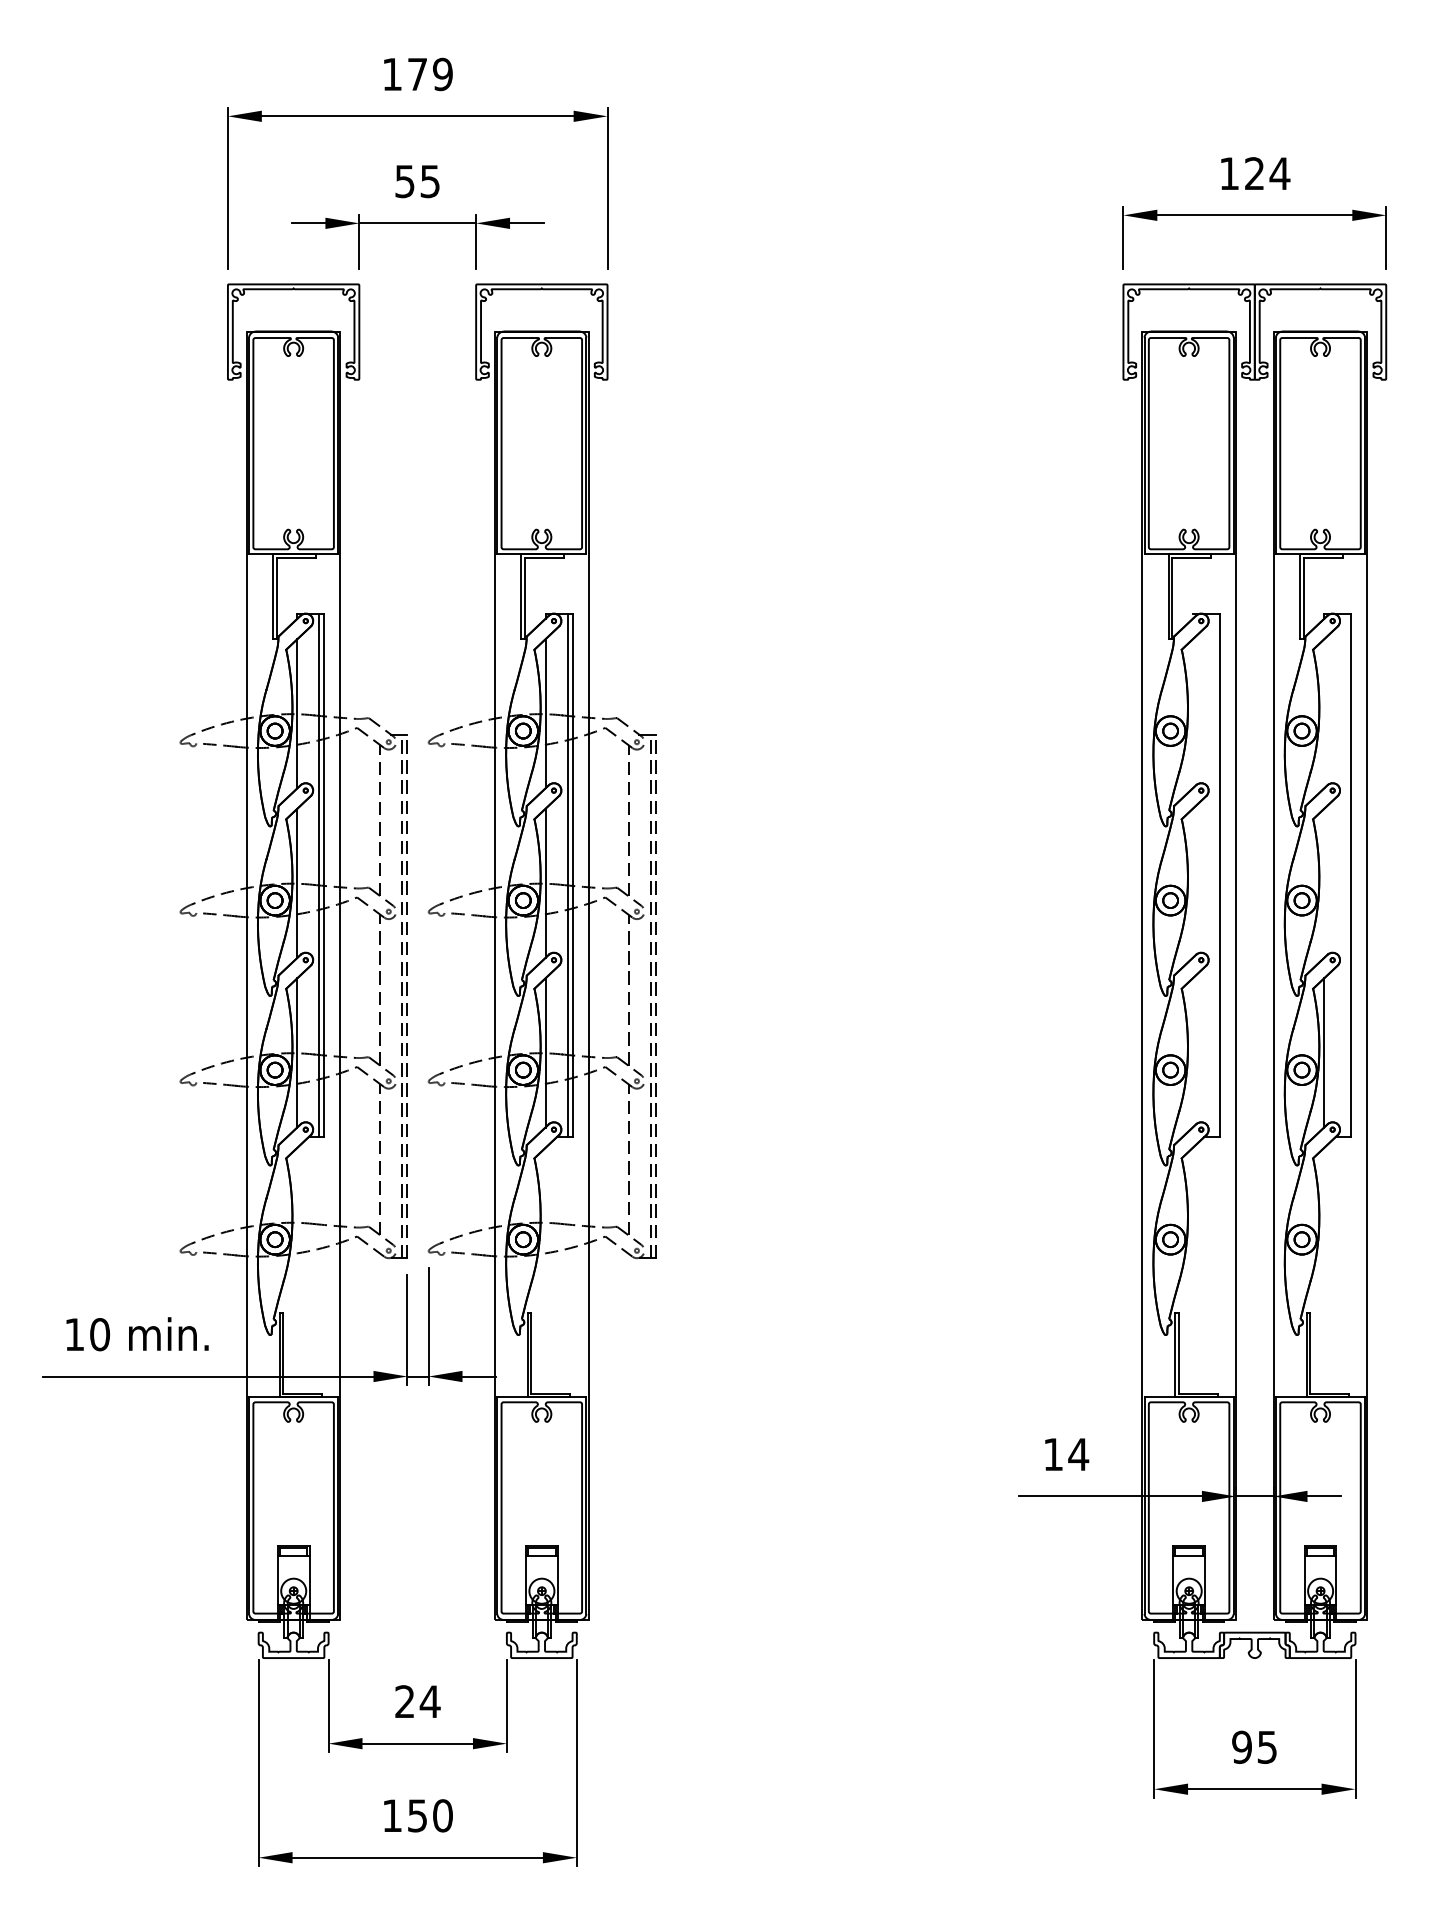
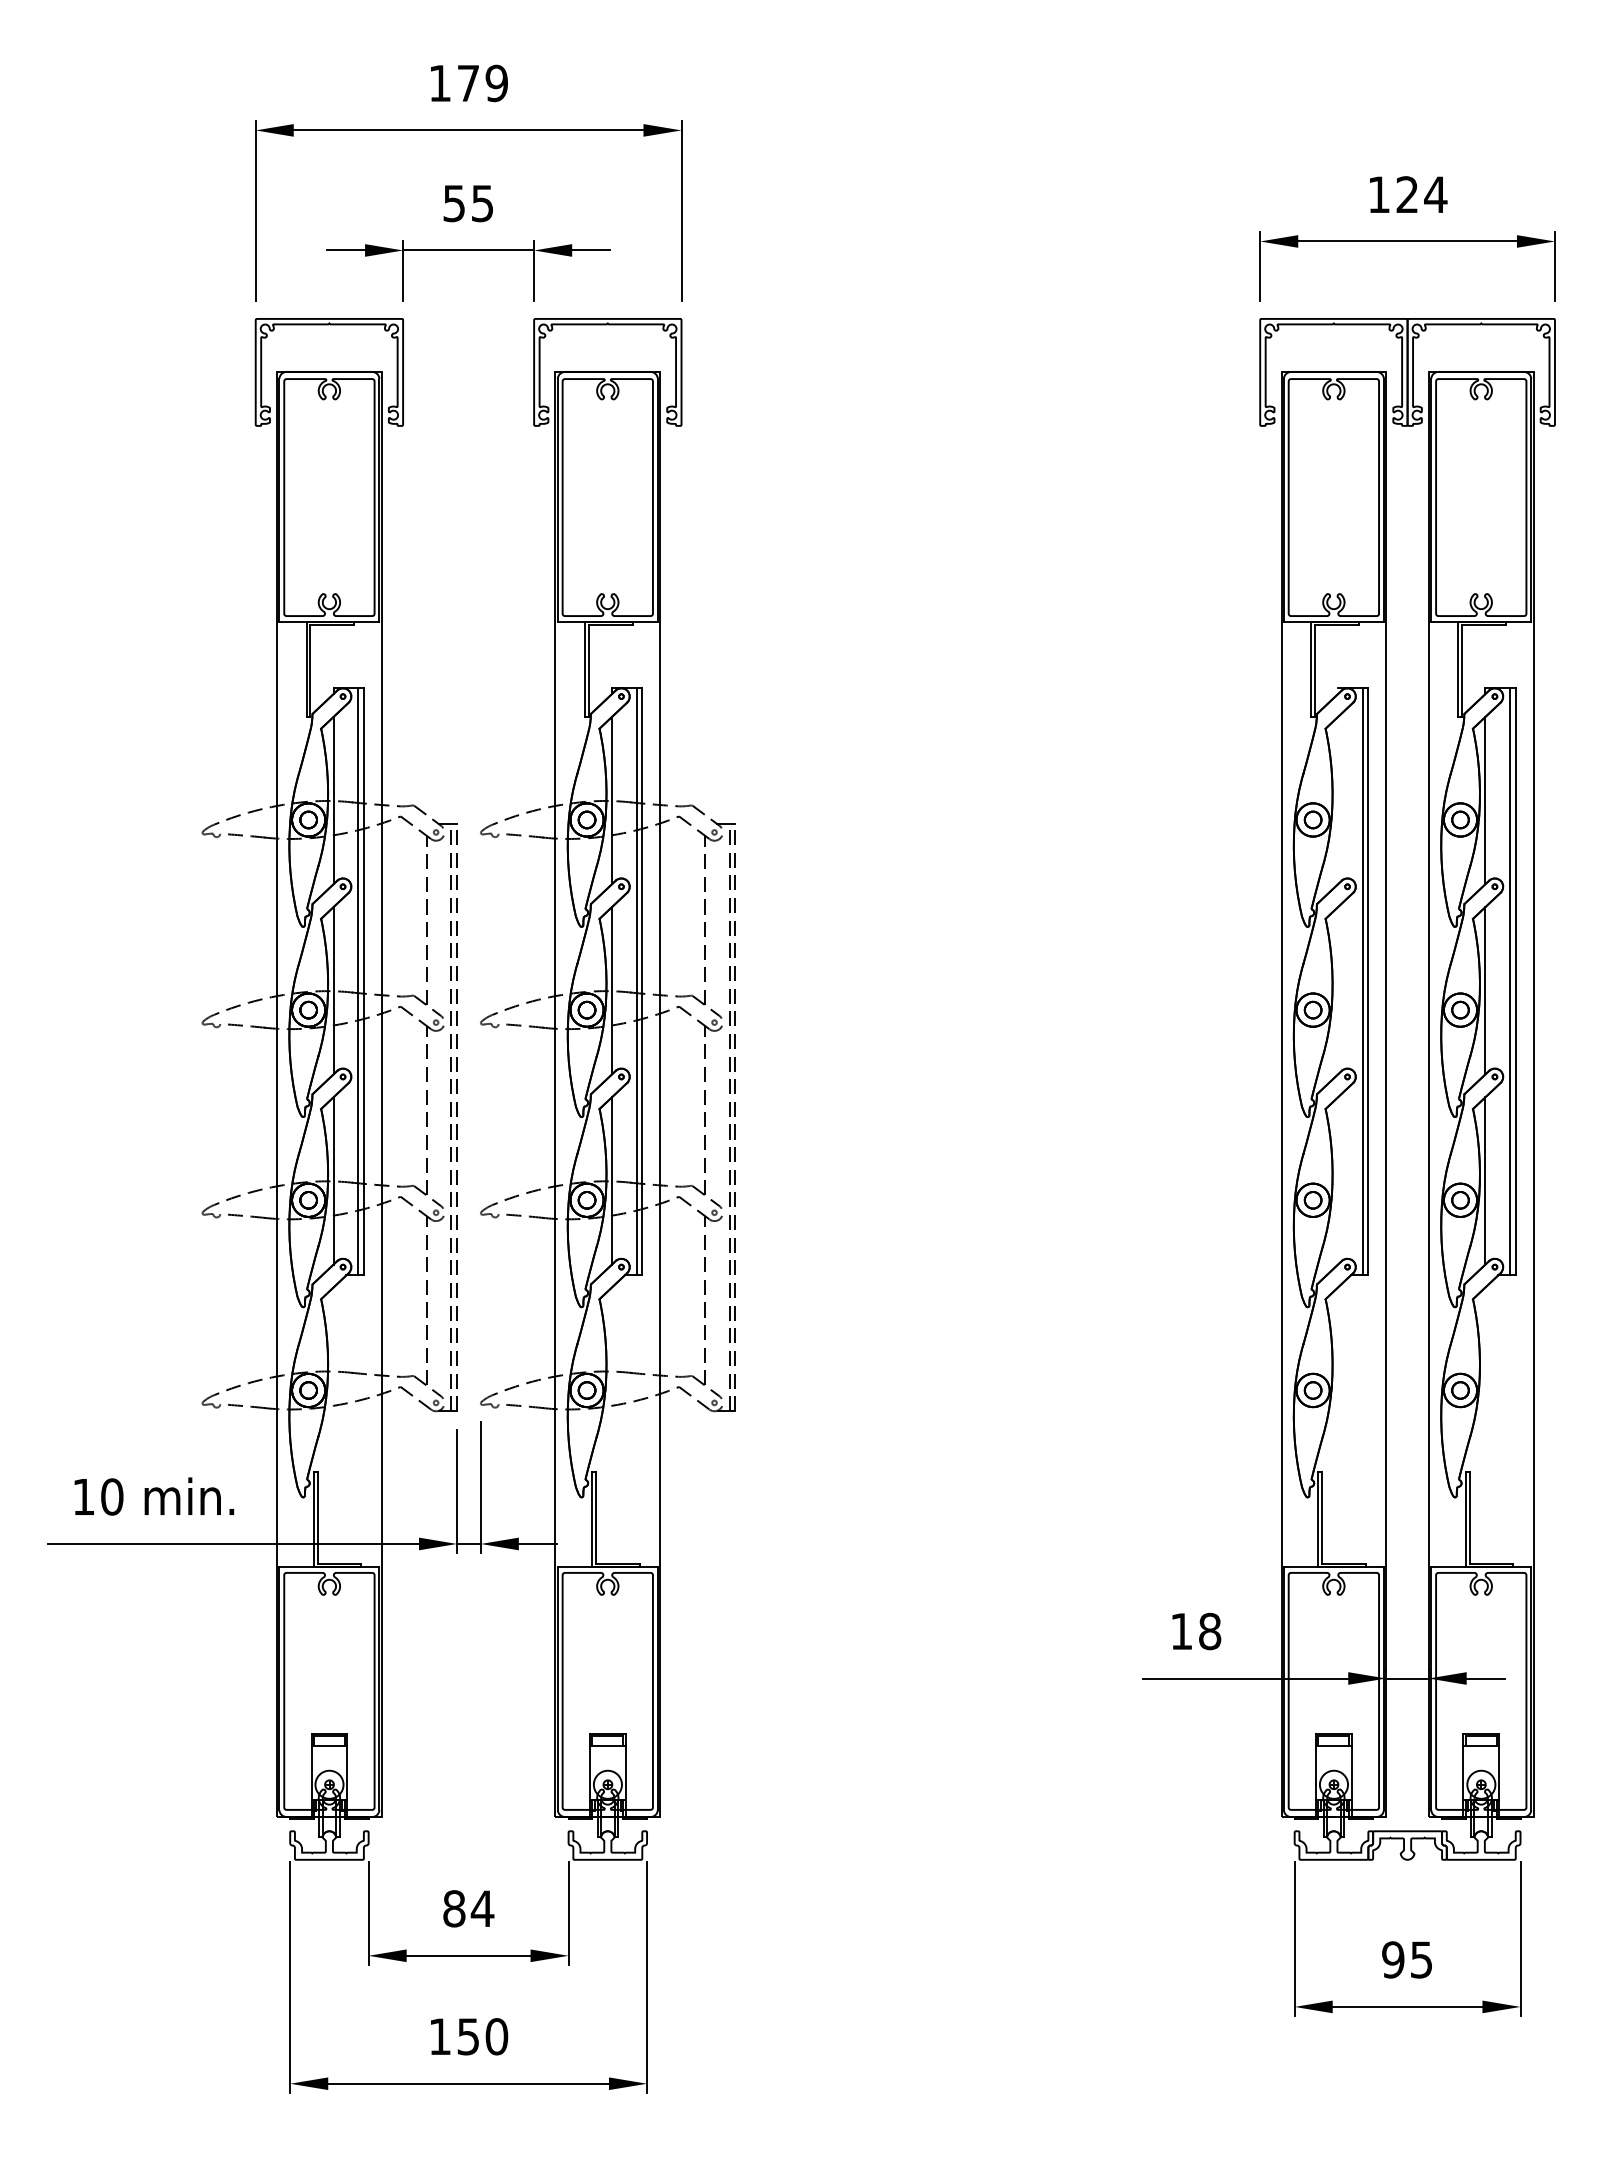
line: (1324, 713) -> (1485, 800), added
line: (1214, 875) -> (1362, 981), added
line: (1346, 875) -> (1510, 981), added
line: (1324, 883) -> (1485, 990), added
text: (1078, 1454) -> (1209, 1631), 14 -> 18
text: (405, 1701) -> (454, 1908), 24 -> 84

